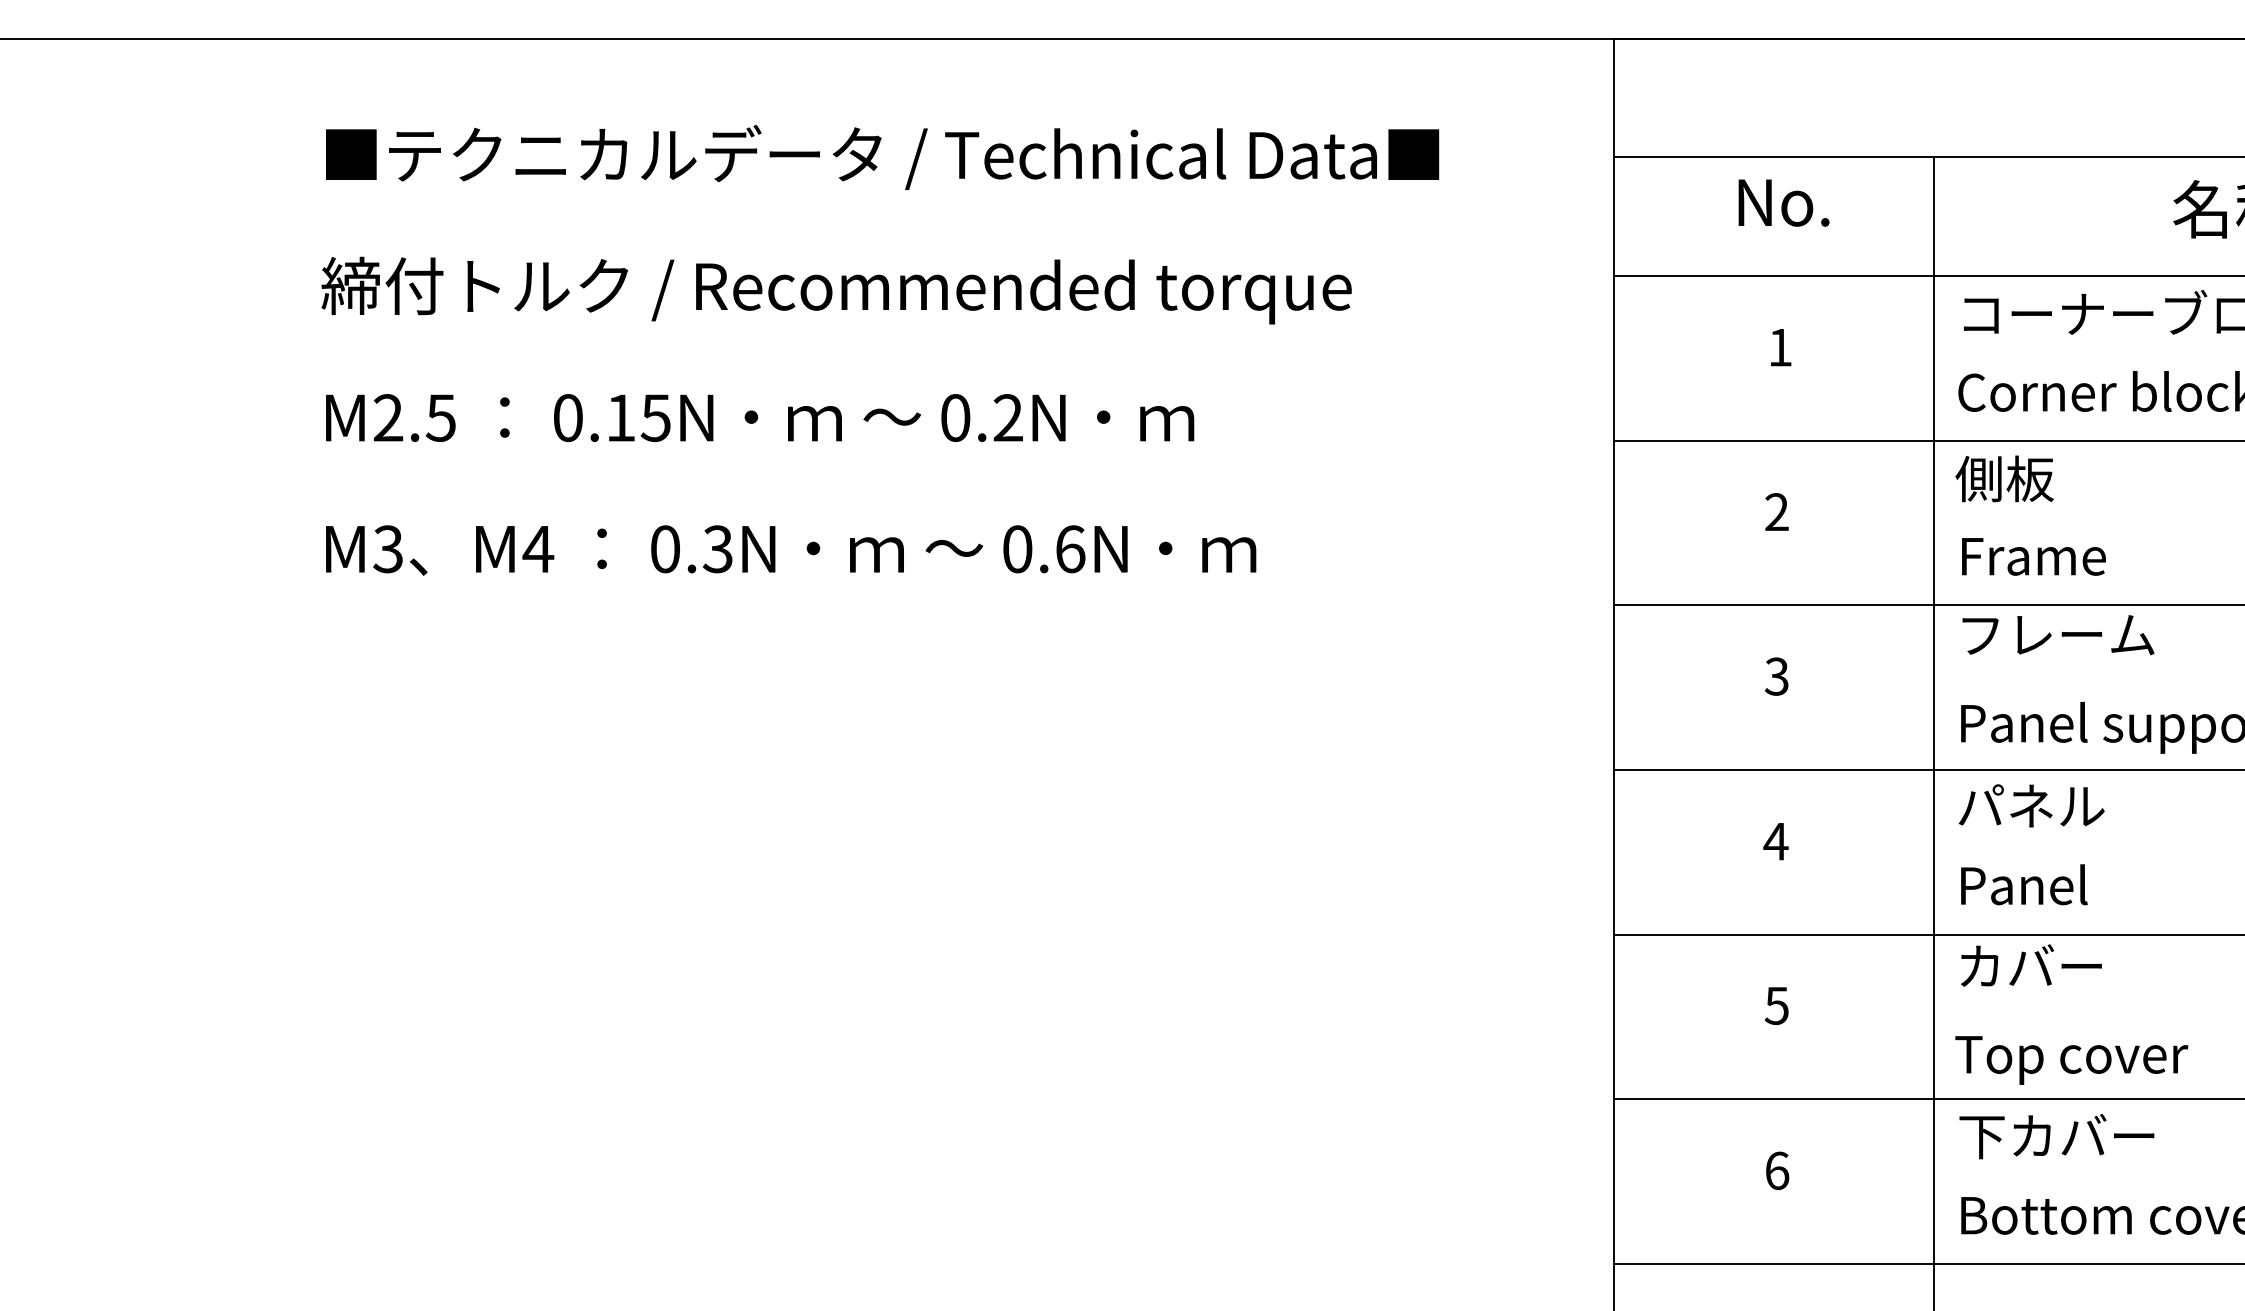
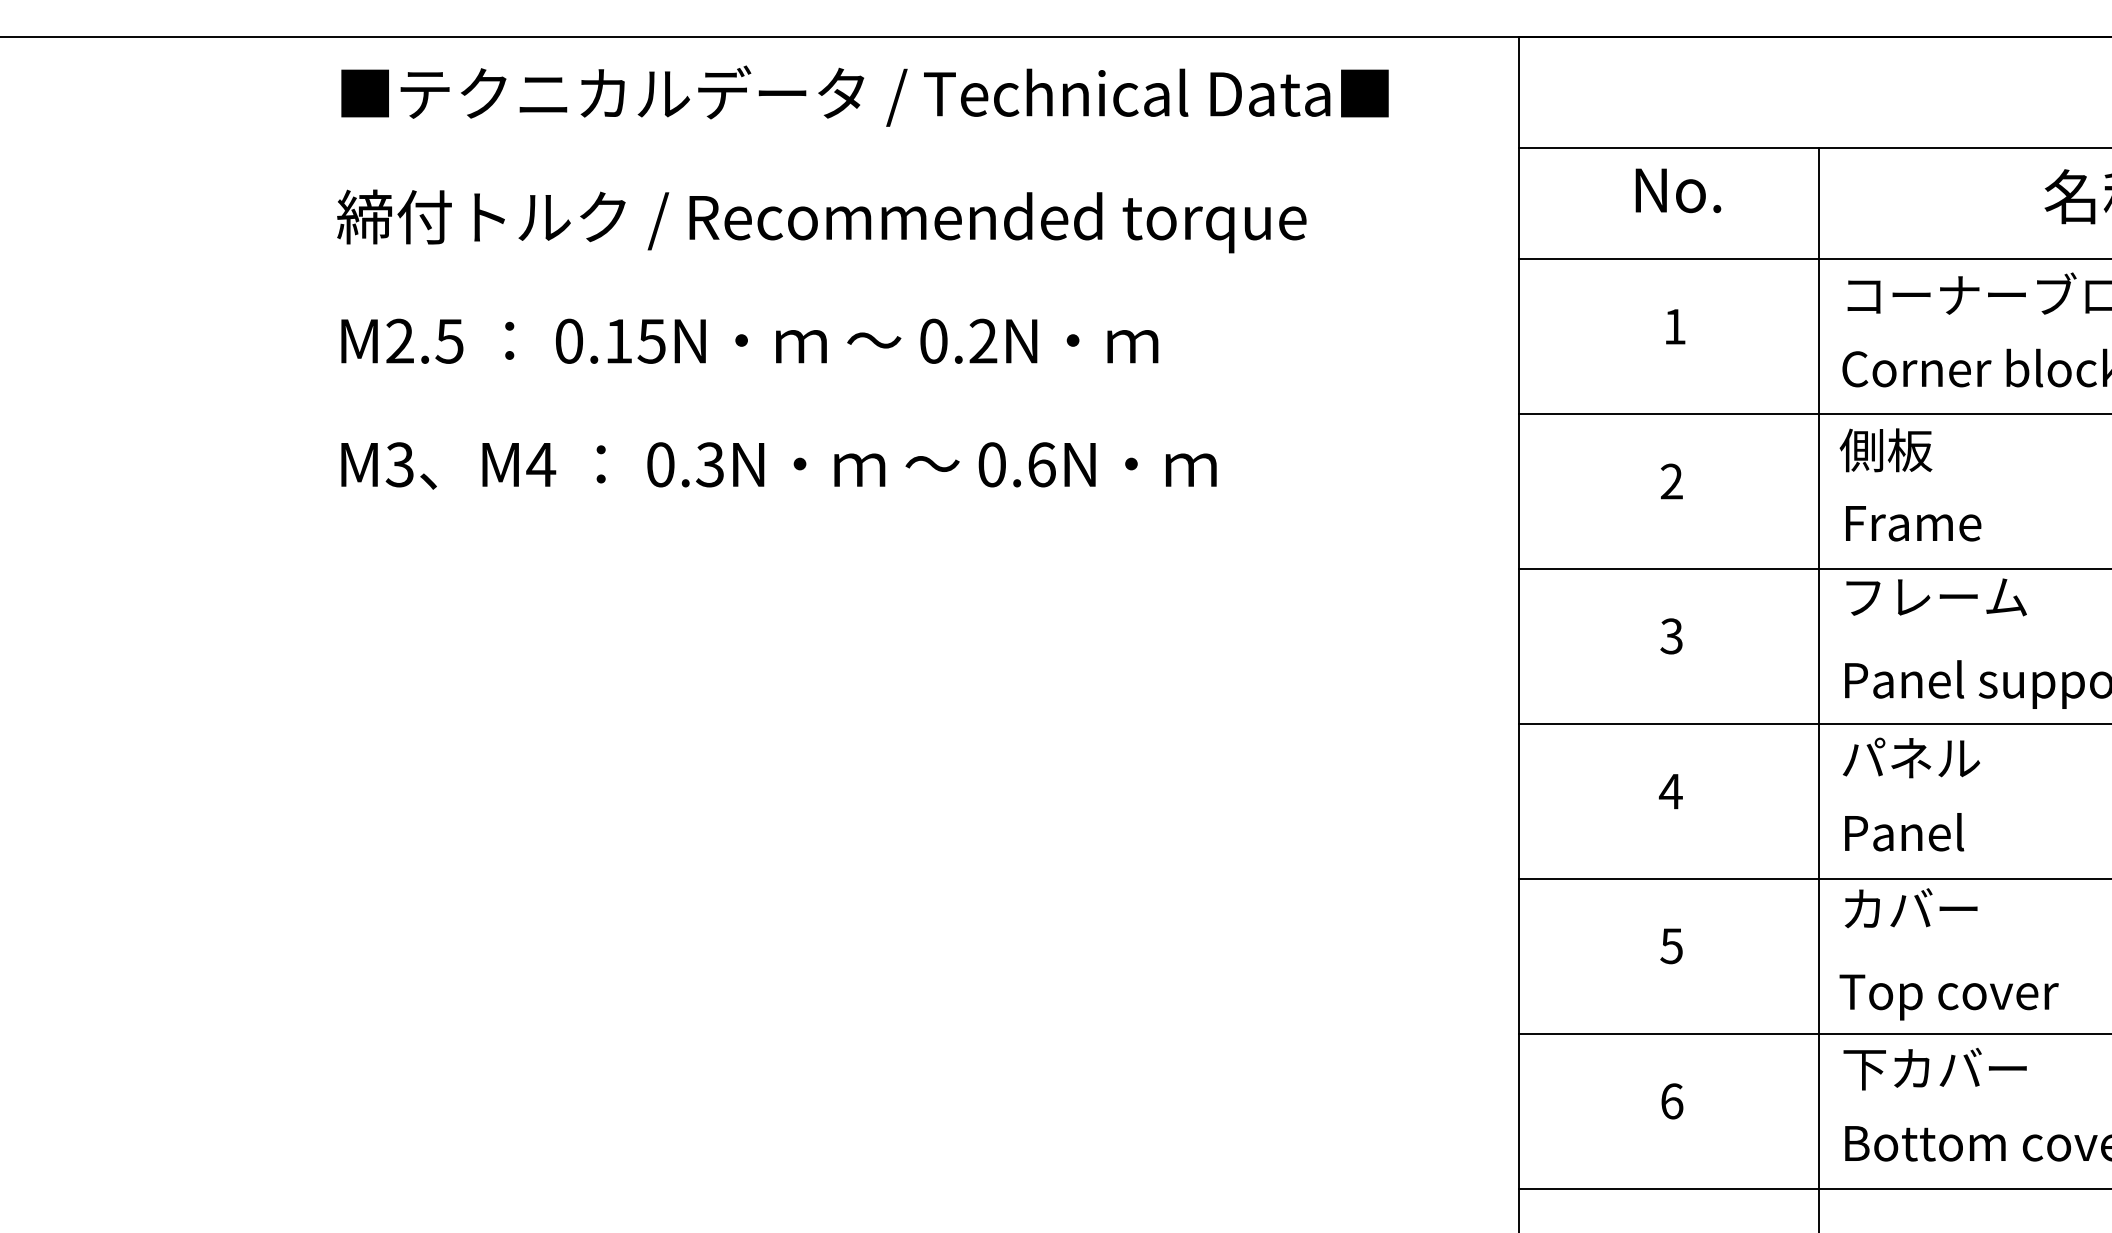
text: (880, 350) -> (863, 277), moved

